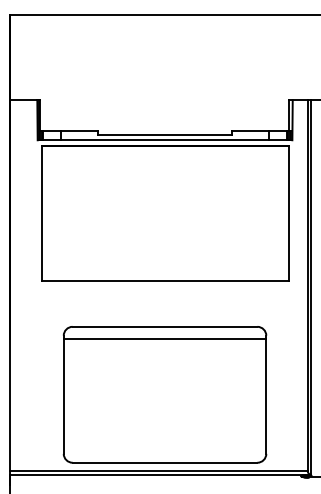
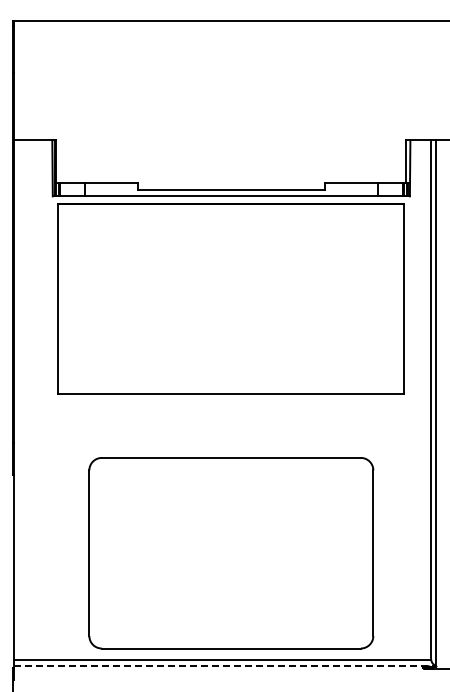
line: (165, 339) -> (231, 475), removed
line: (160, 474) -> (225, 665), solid -> dashed

